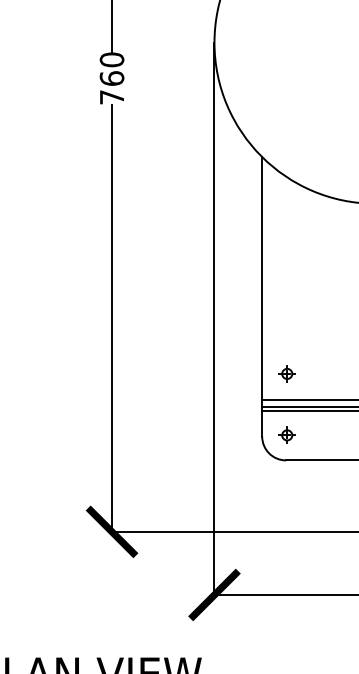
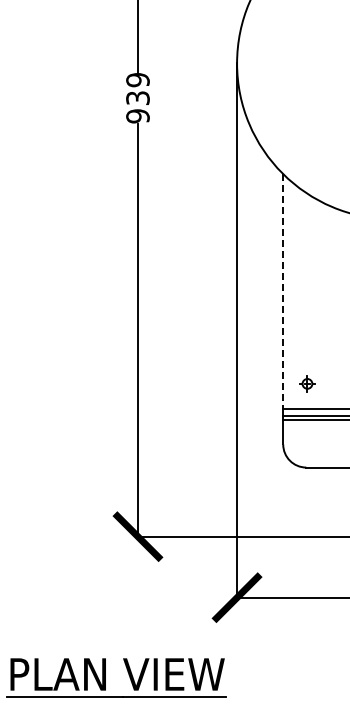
text: (111, 78) -> (137, 98), 760 -> 939
line: (262, 278) -> (283, 291), solid -> dashed
part: (287, 434) -> (307, 442), removed

